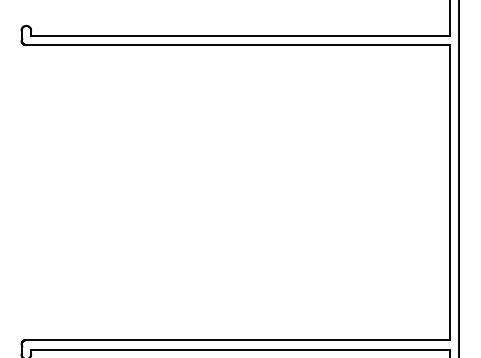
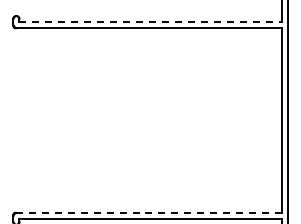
line: (240, 36) -> (150, 22), solid -> dashed
line: (237, 339) -> (148, 212), solid -> dashed

